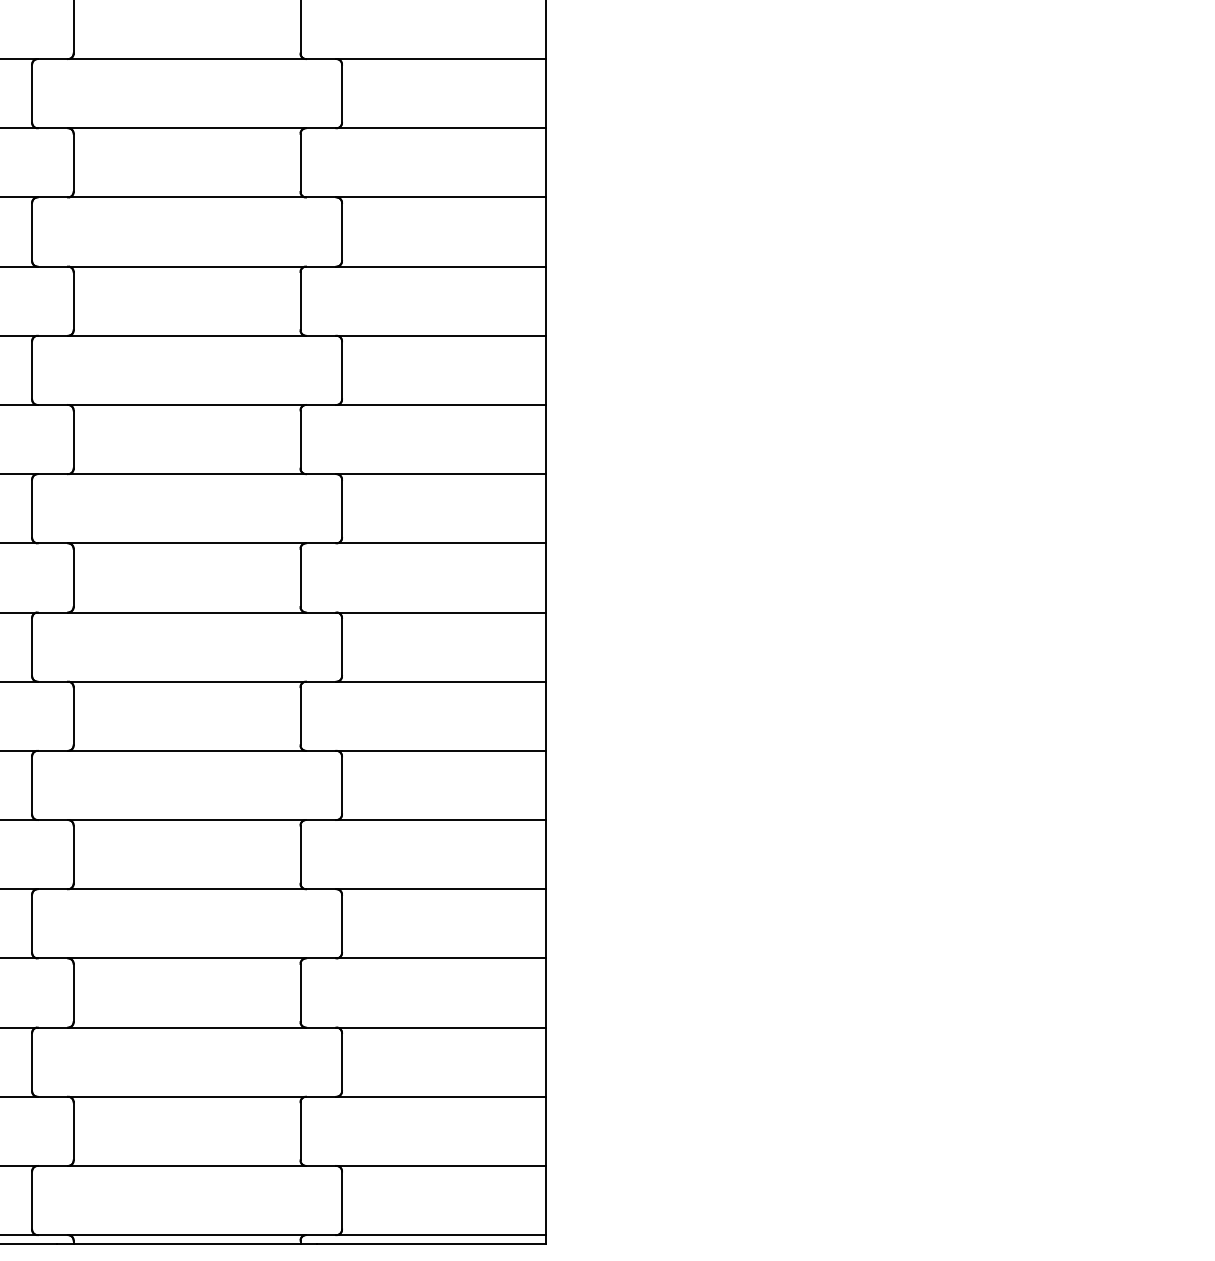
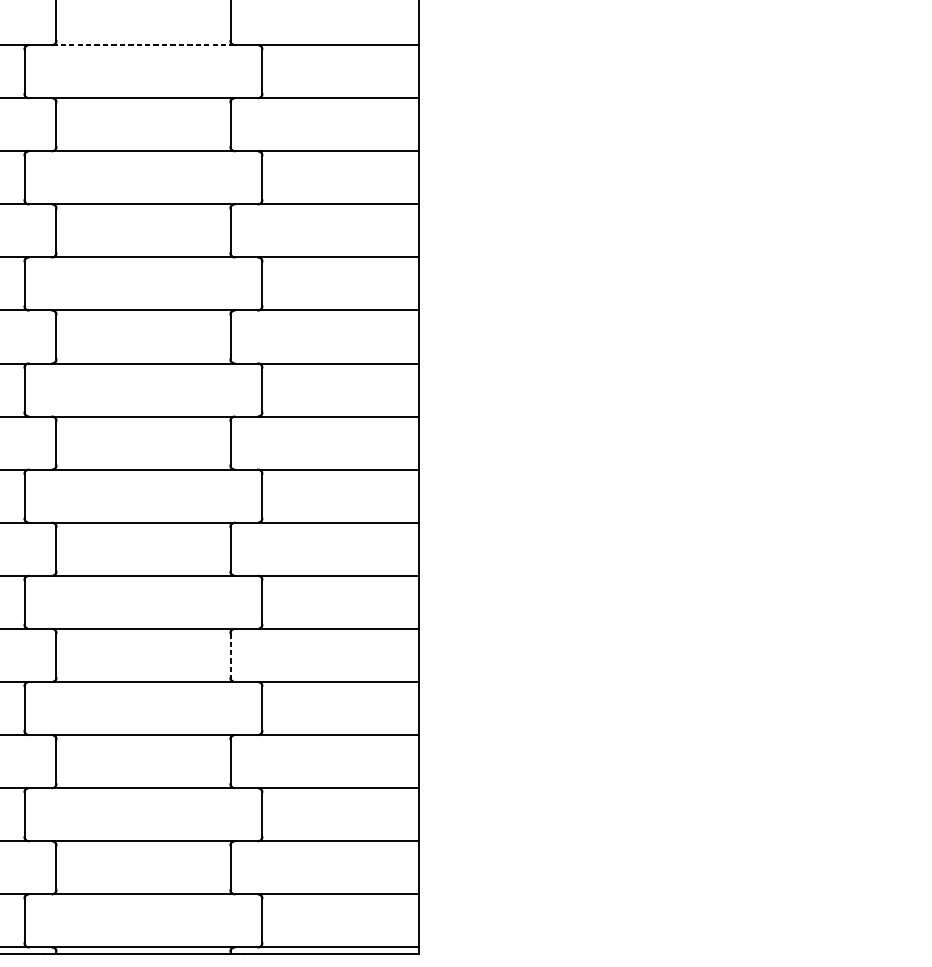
line: (186, 59) -> (143, 45), solid -> dashed
line: (300, 855) -> (230, 656), solid -> dashed

